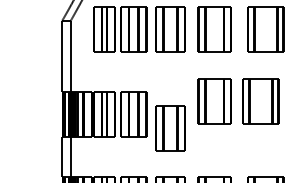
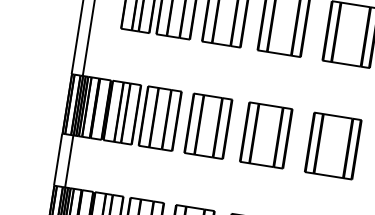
part: (214, 101) -> (266, 135), moved
part: (260, 101) -> (332, 145), moved
part: (170, 128) -> (208, 126), moved

